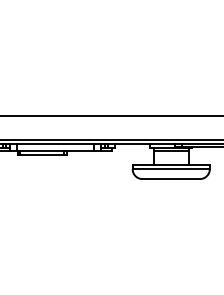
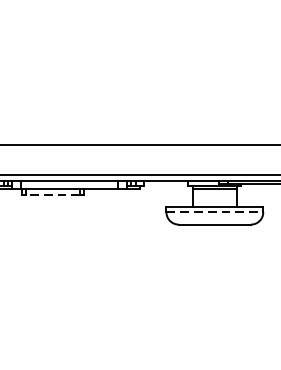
line: (42, 155) -> (53, 195), solid -> dashed
line: (171, 169) -> (215, 212), solid -> dashed

